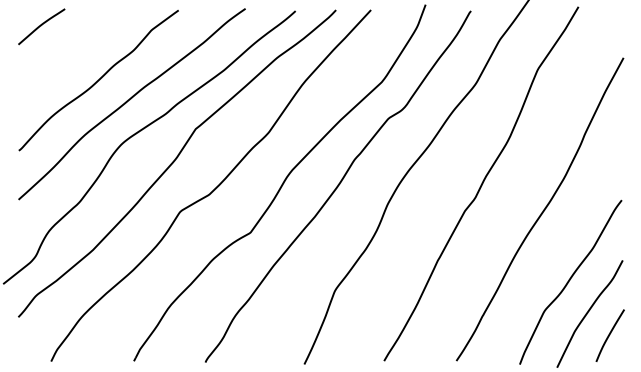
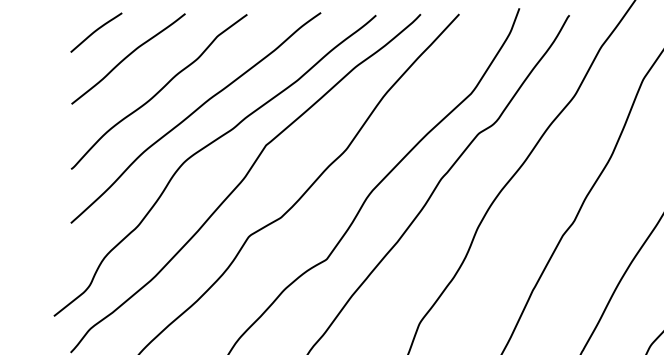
curve: (70, 49) -> (128, 57), added

